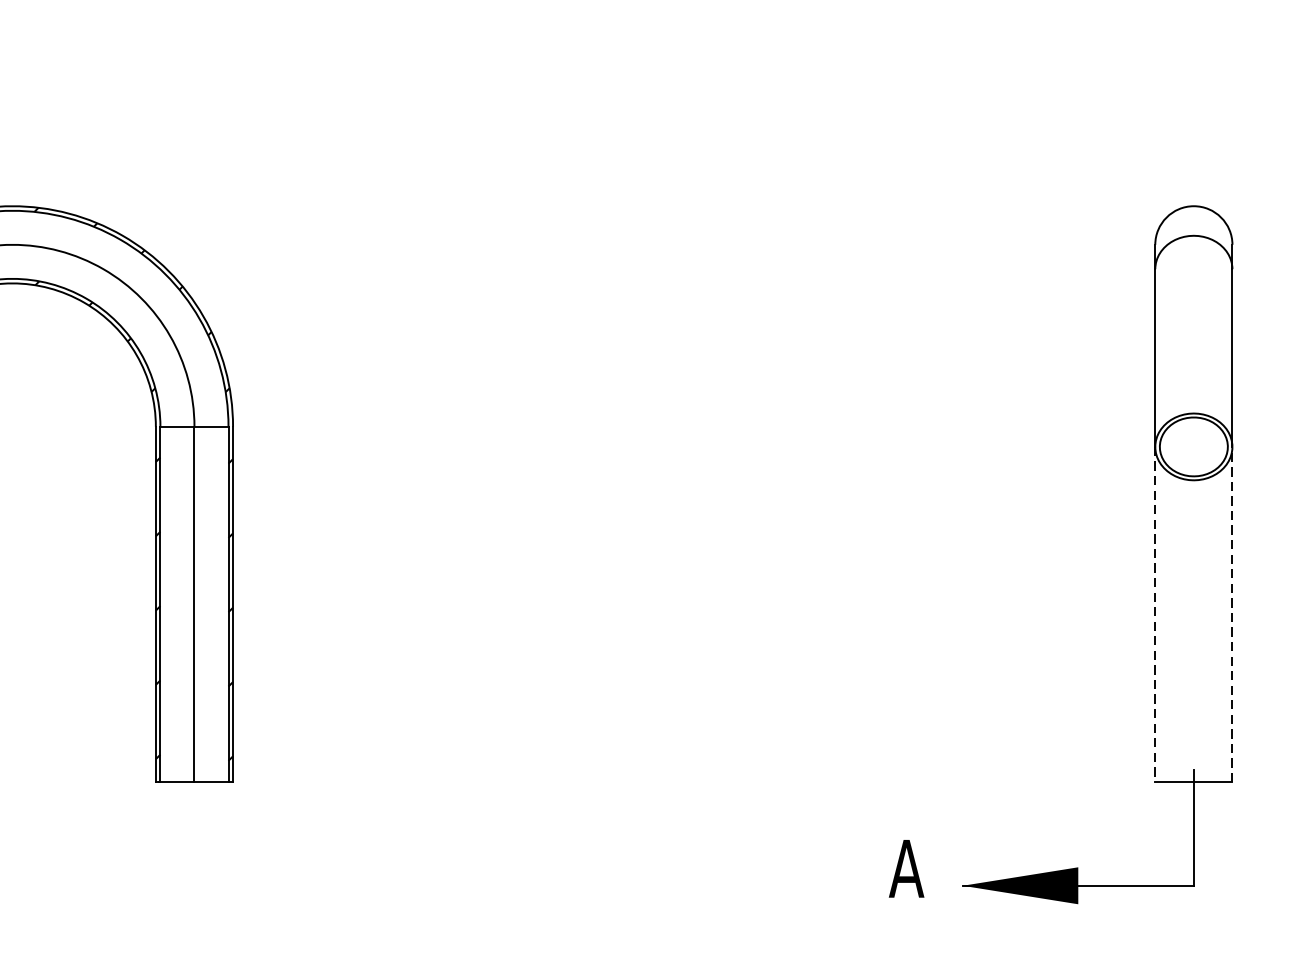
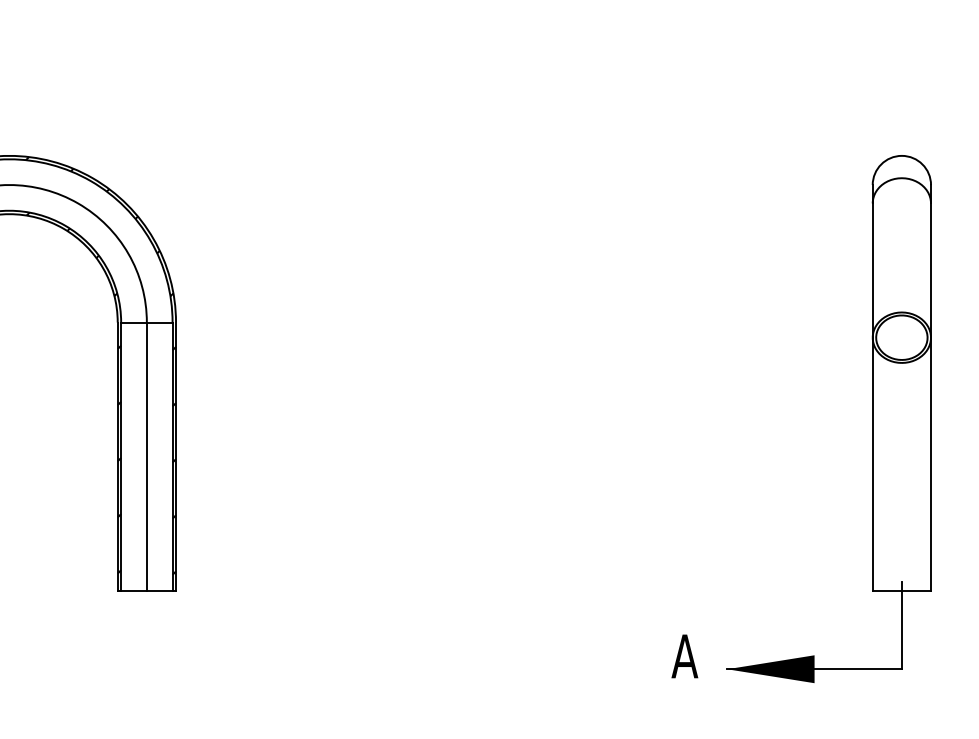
line: (1154, 614) -> (872, 464), dashed -> solid
line: (1233, 614) -> (931, 464), dashed -> solid

